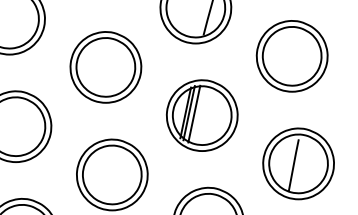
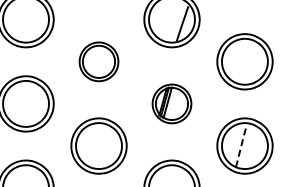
part: (105, 67) -> (98, 61), size x0.7
part: (201, 115) -> (171, 103), size x0.7
line: (294, 164) -> (241, 146), solid -> dashed

